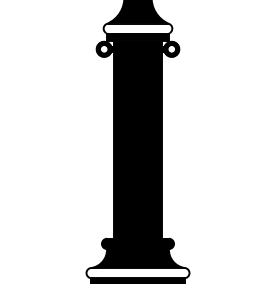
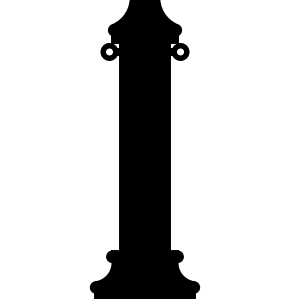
fill: (137, 27) -> (144, 29), added
fill: (137, 273) -> (144, 287), added

